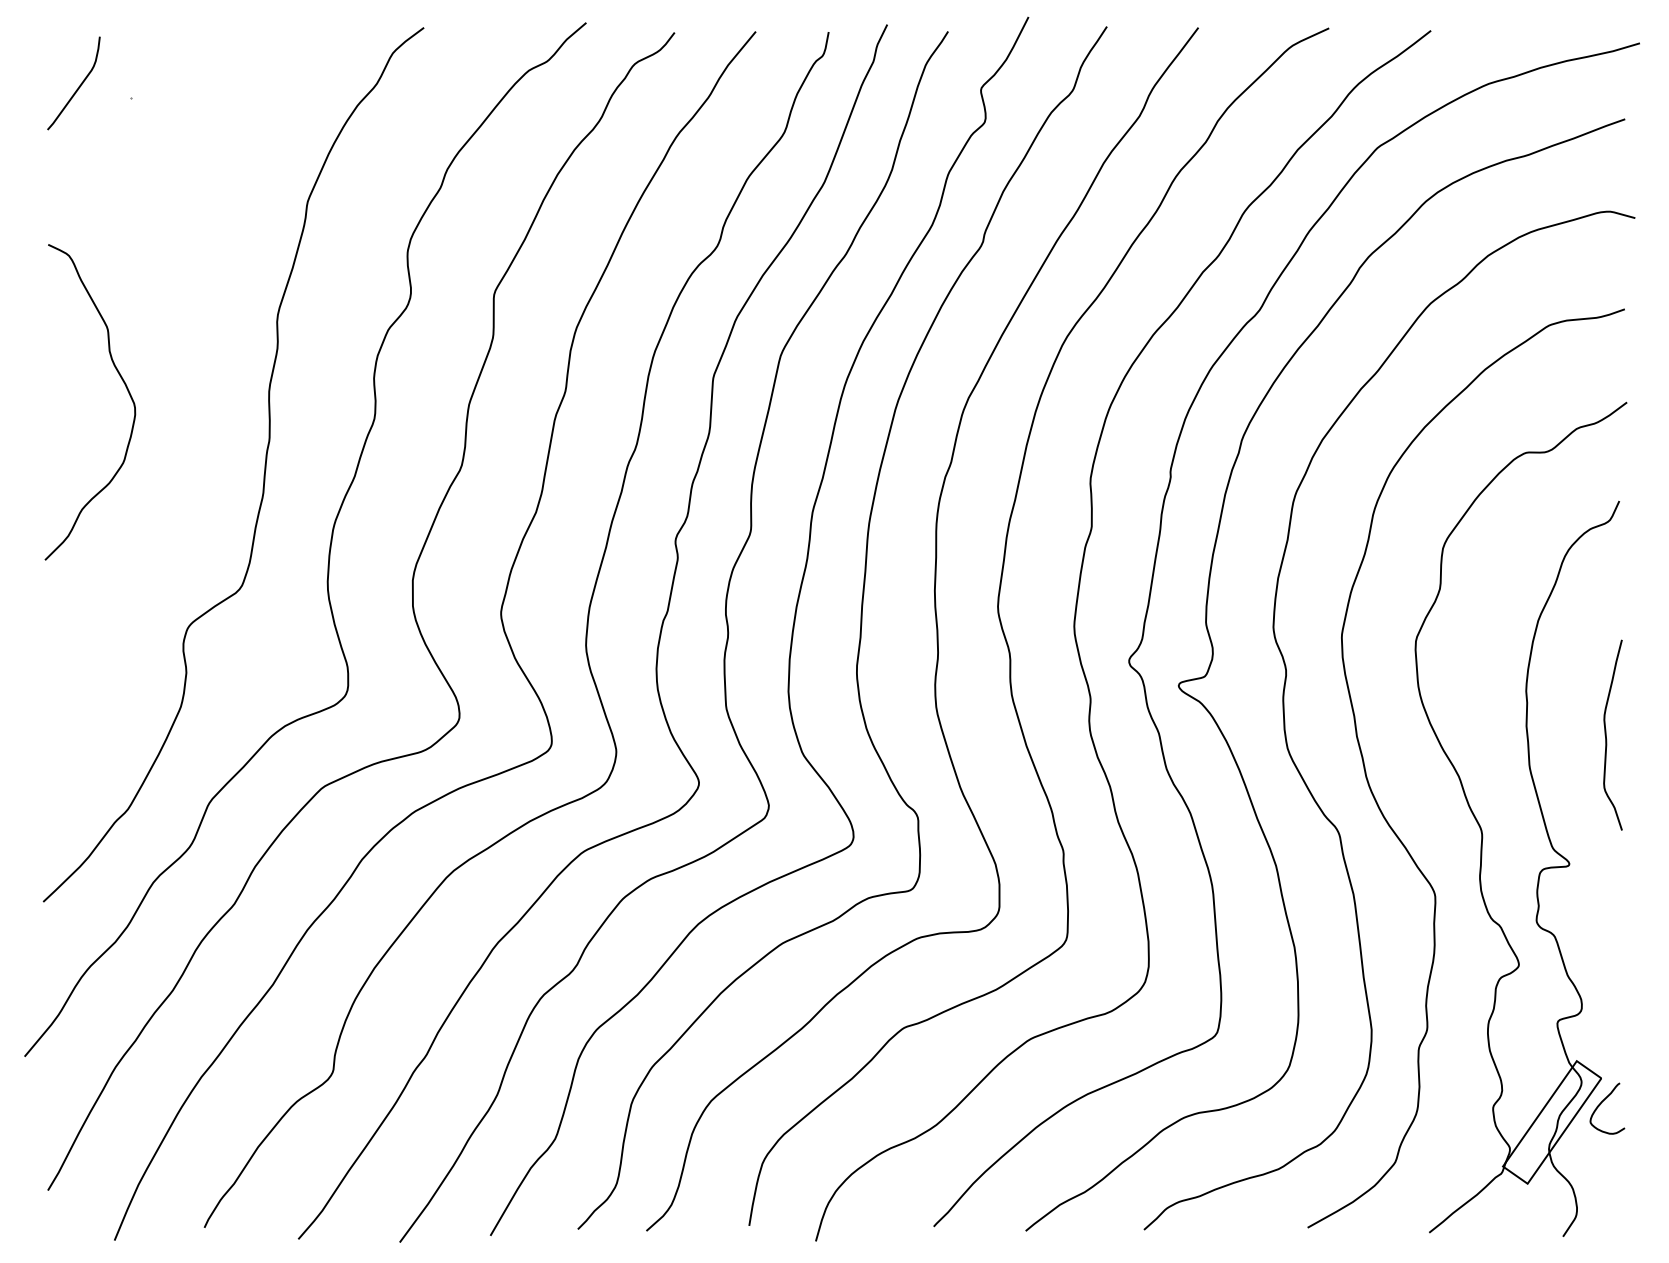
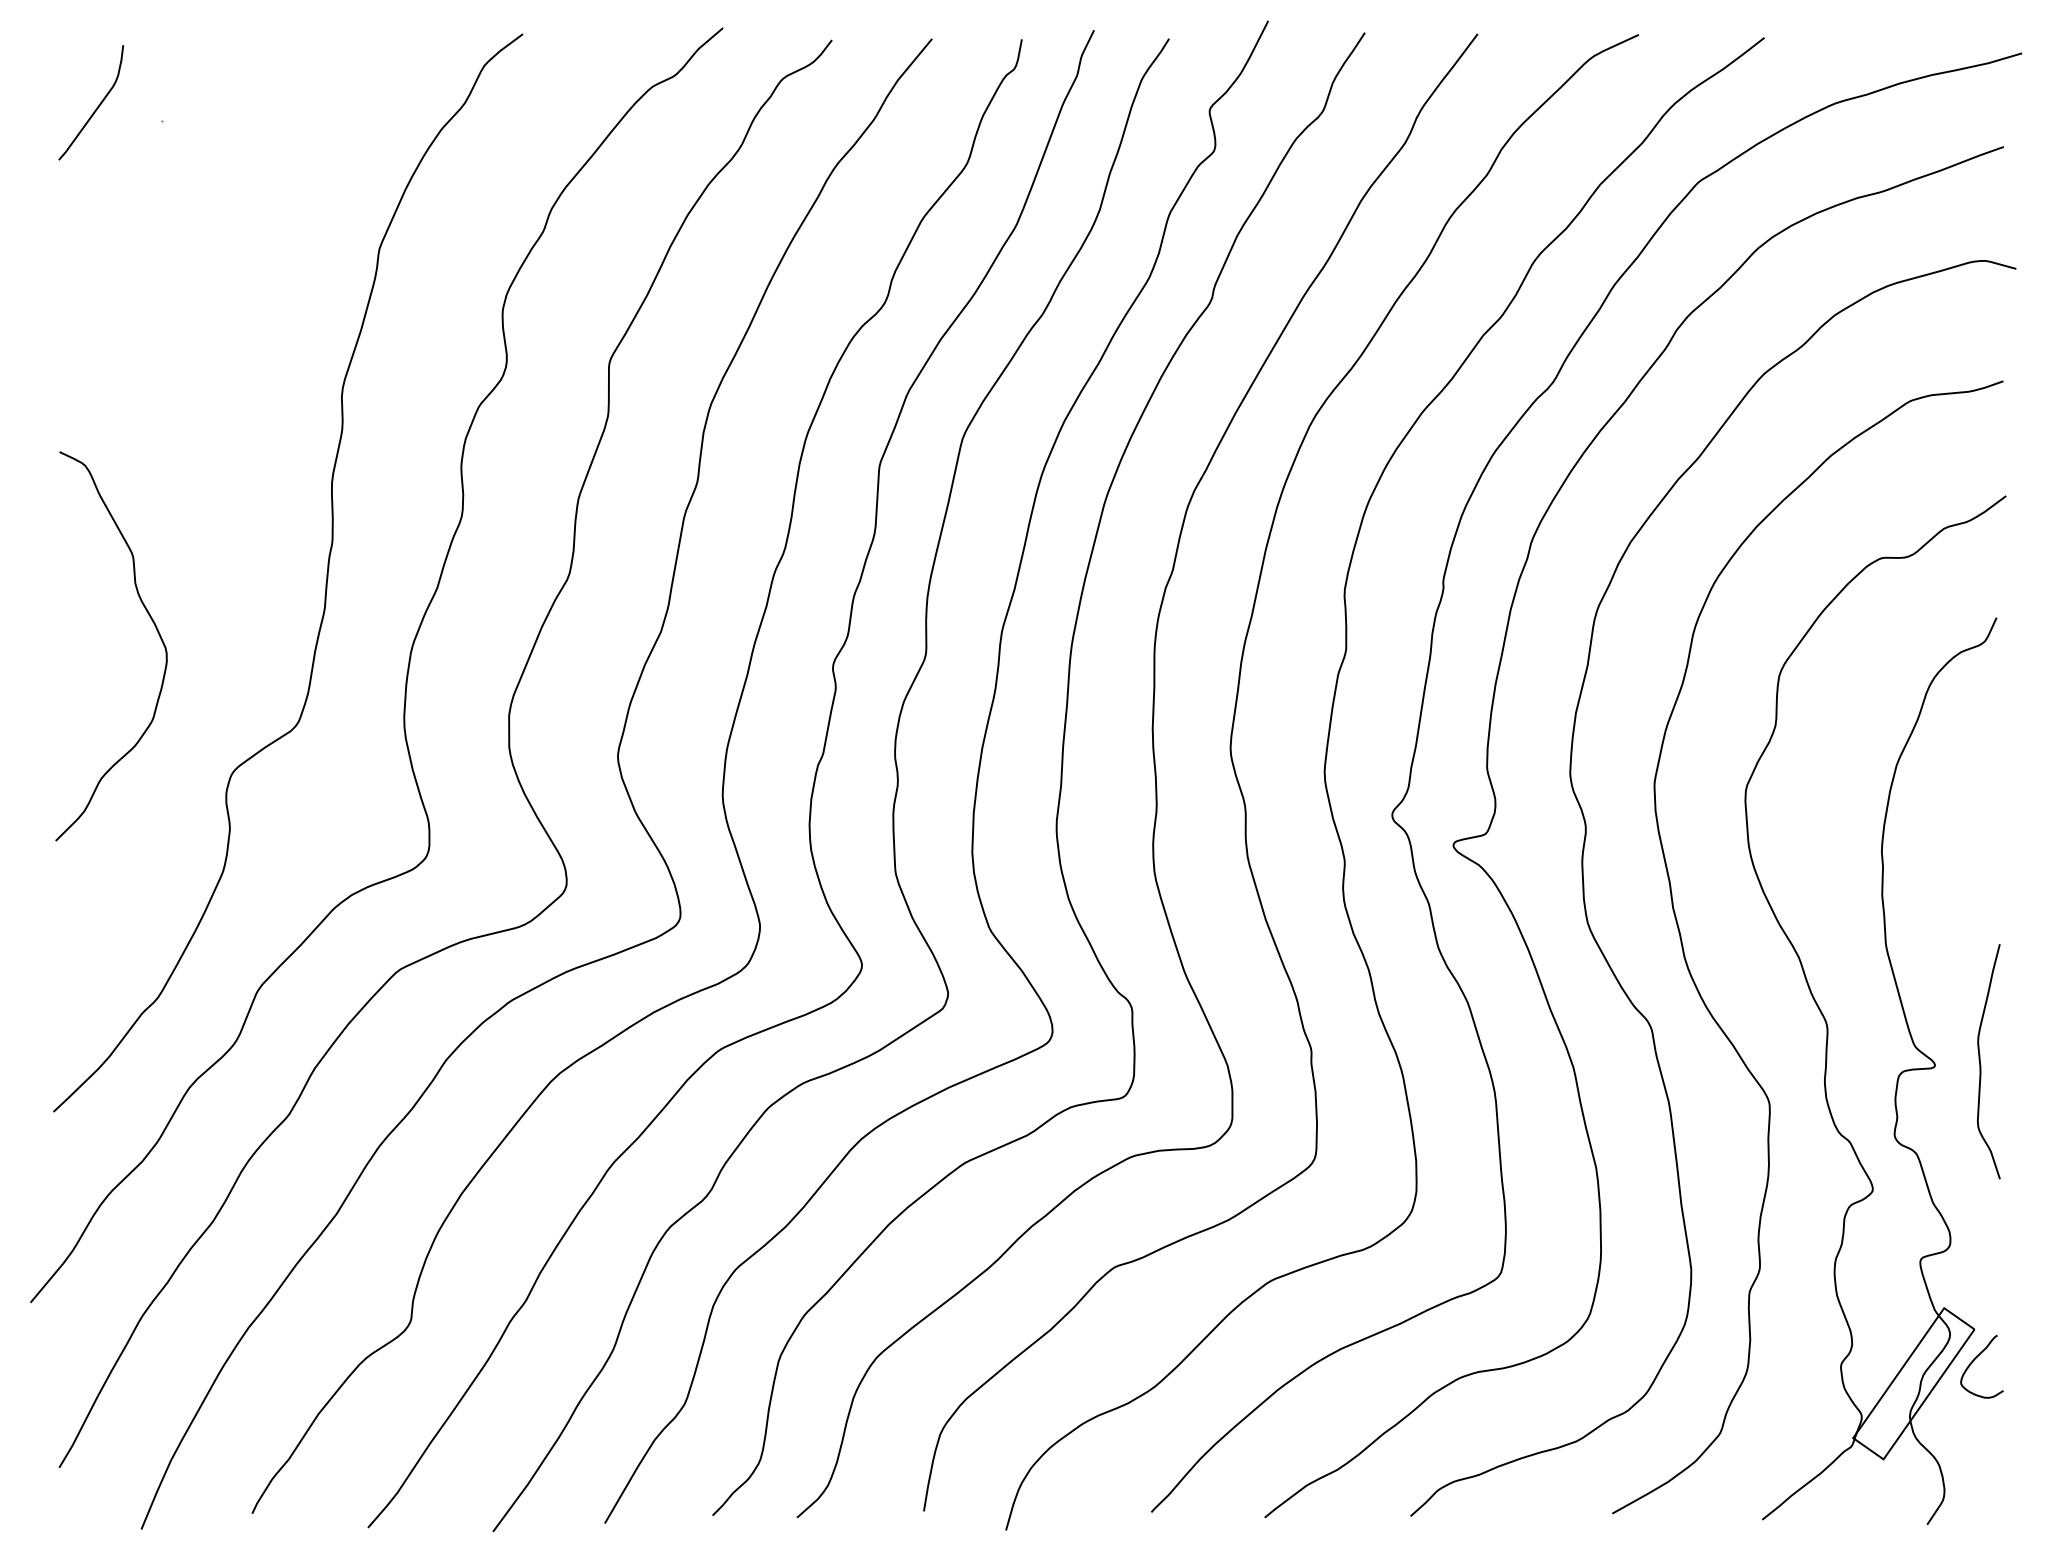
curve: (125, 387) -> (154, 628), moved
curve: (1606, 734) -> (1980, 1060), moved

